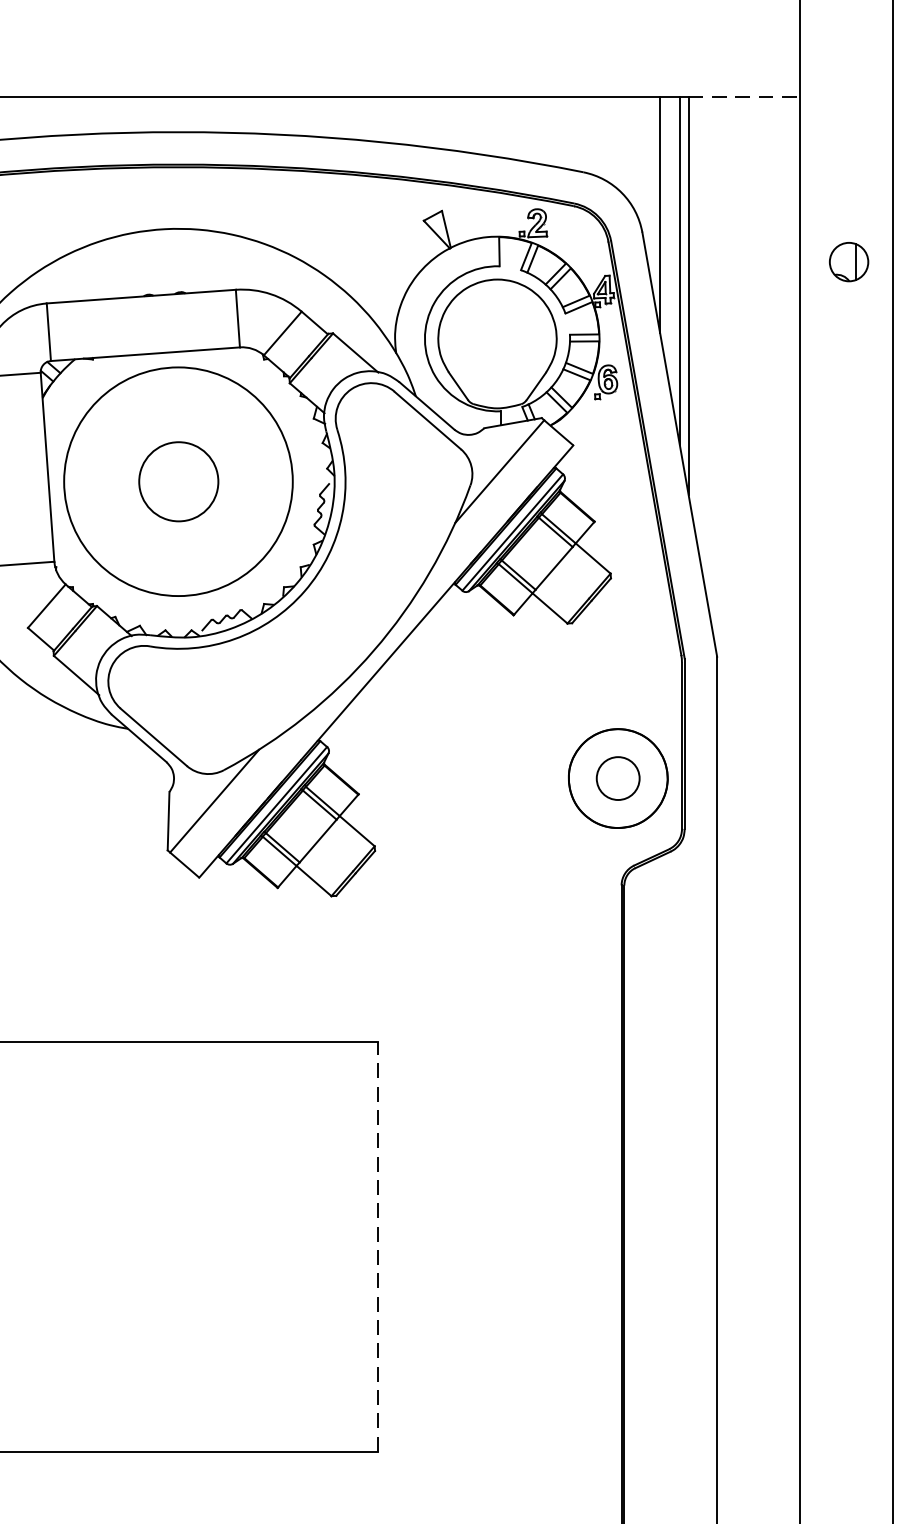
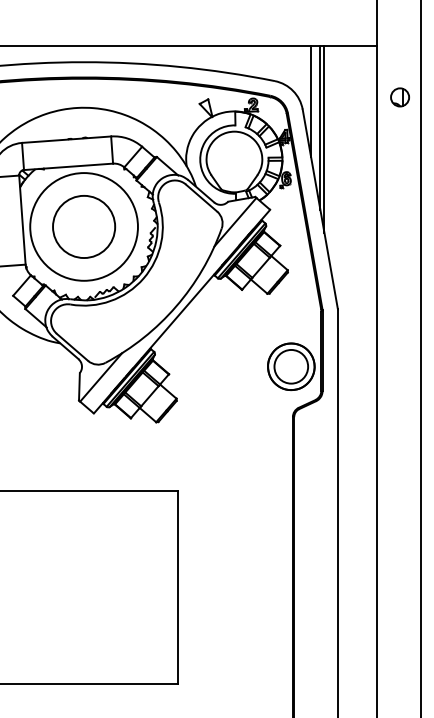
line: (745, 96) -> (351, 45), dashed -> solid
part: (847, 262) -> (399, 97), moved
circle: (179, 480) -> (84, 226), size x1.67
circle: (618, 777) -> (291, 366), size x1.67
line: (378, 1246) -> (178, 587), dashed -> solid

